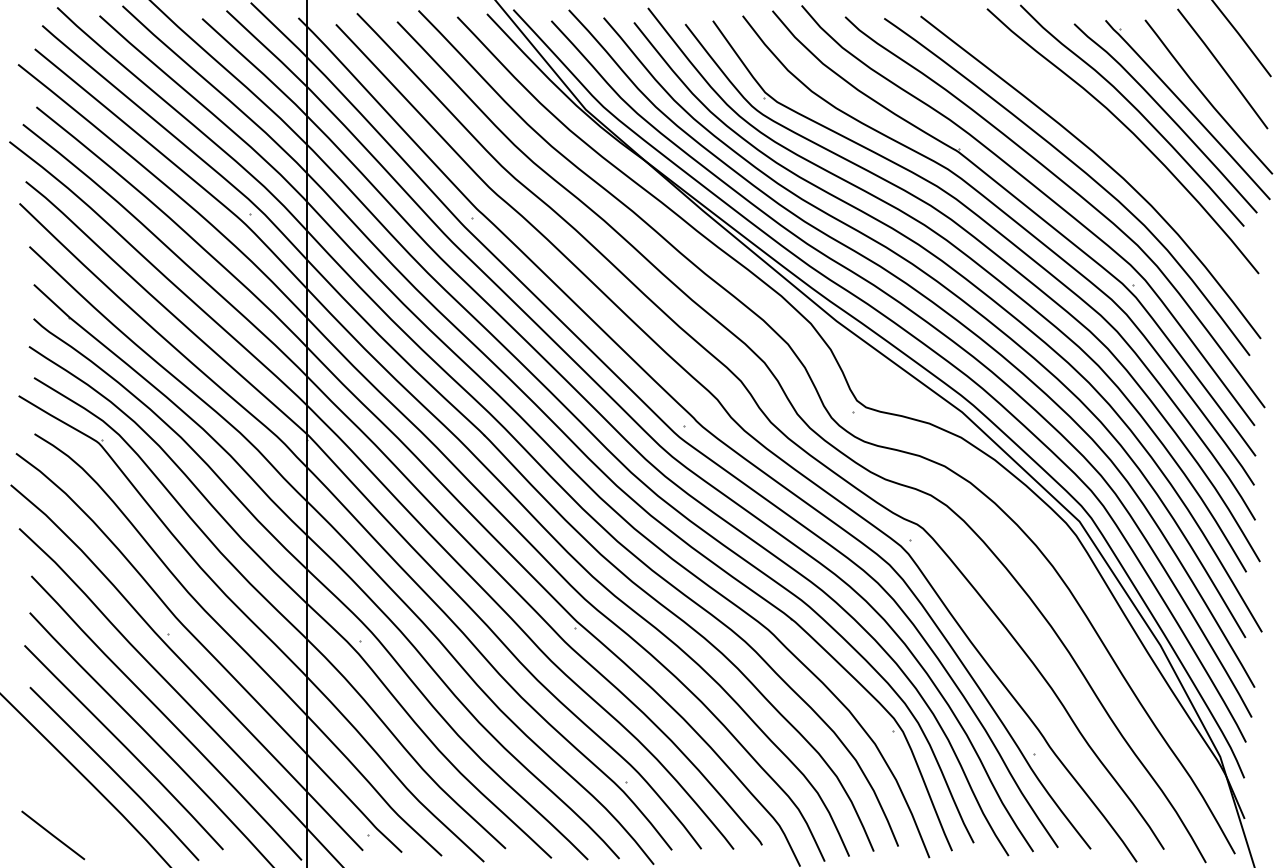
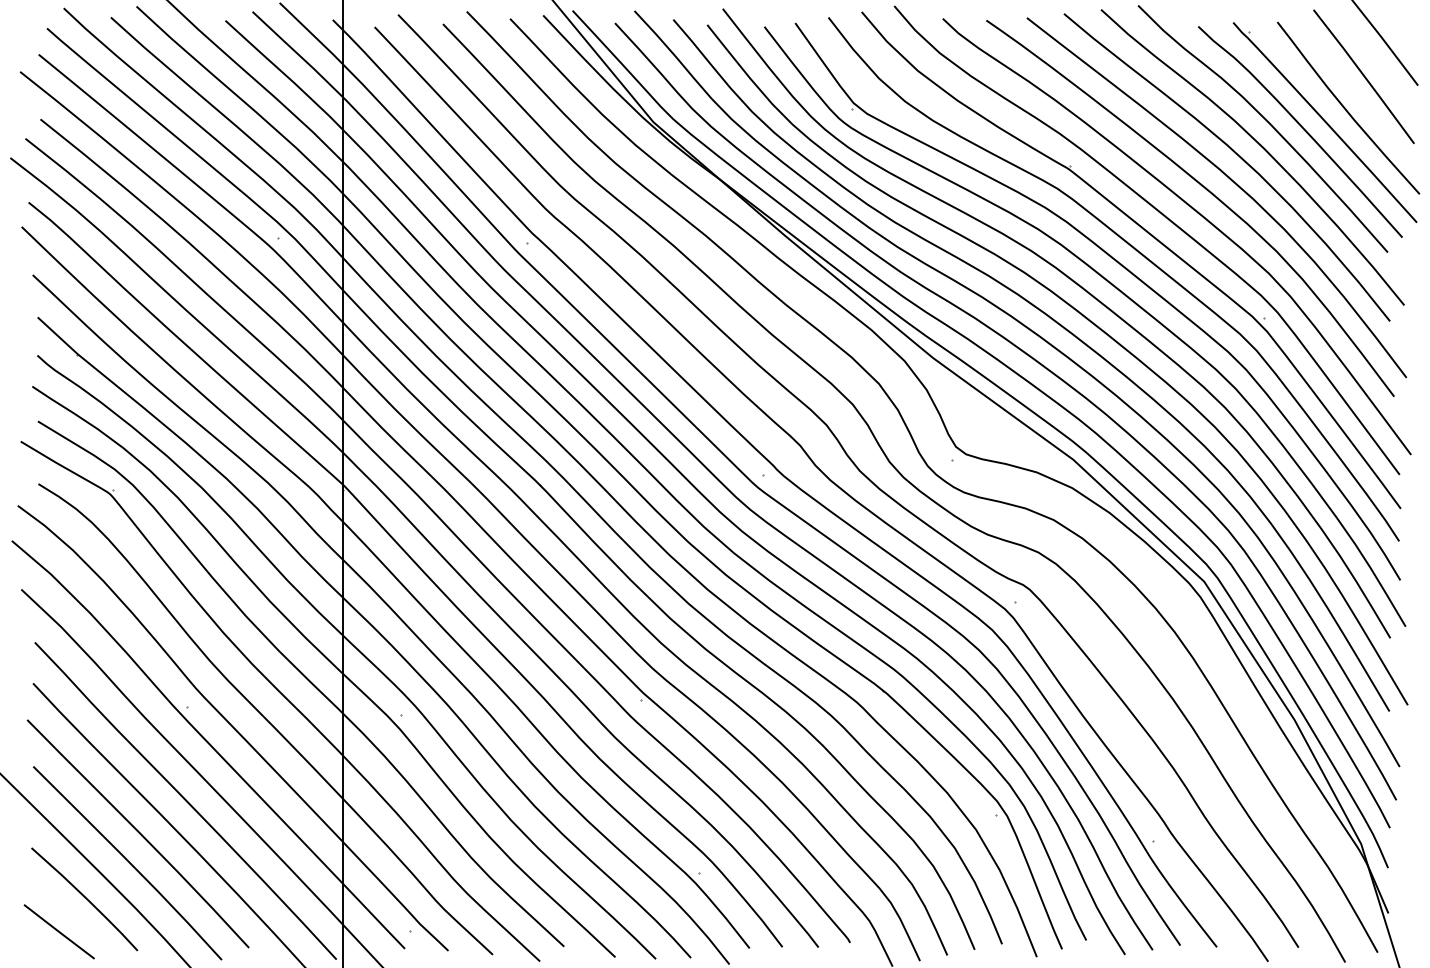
curve: (1109, 140) -> (1237, 156), added
curve: (76, 805) -> (85, 898), added

